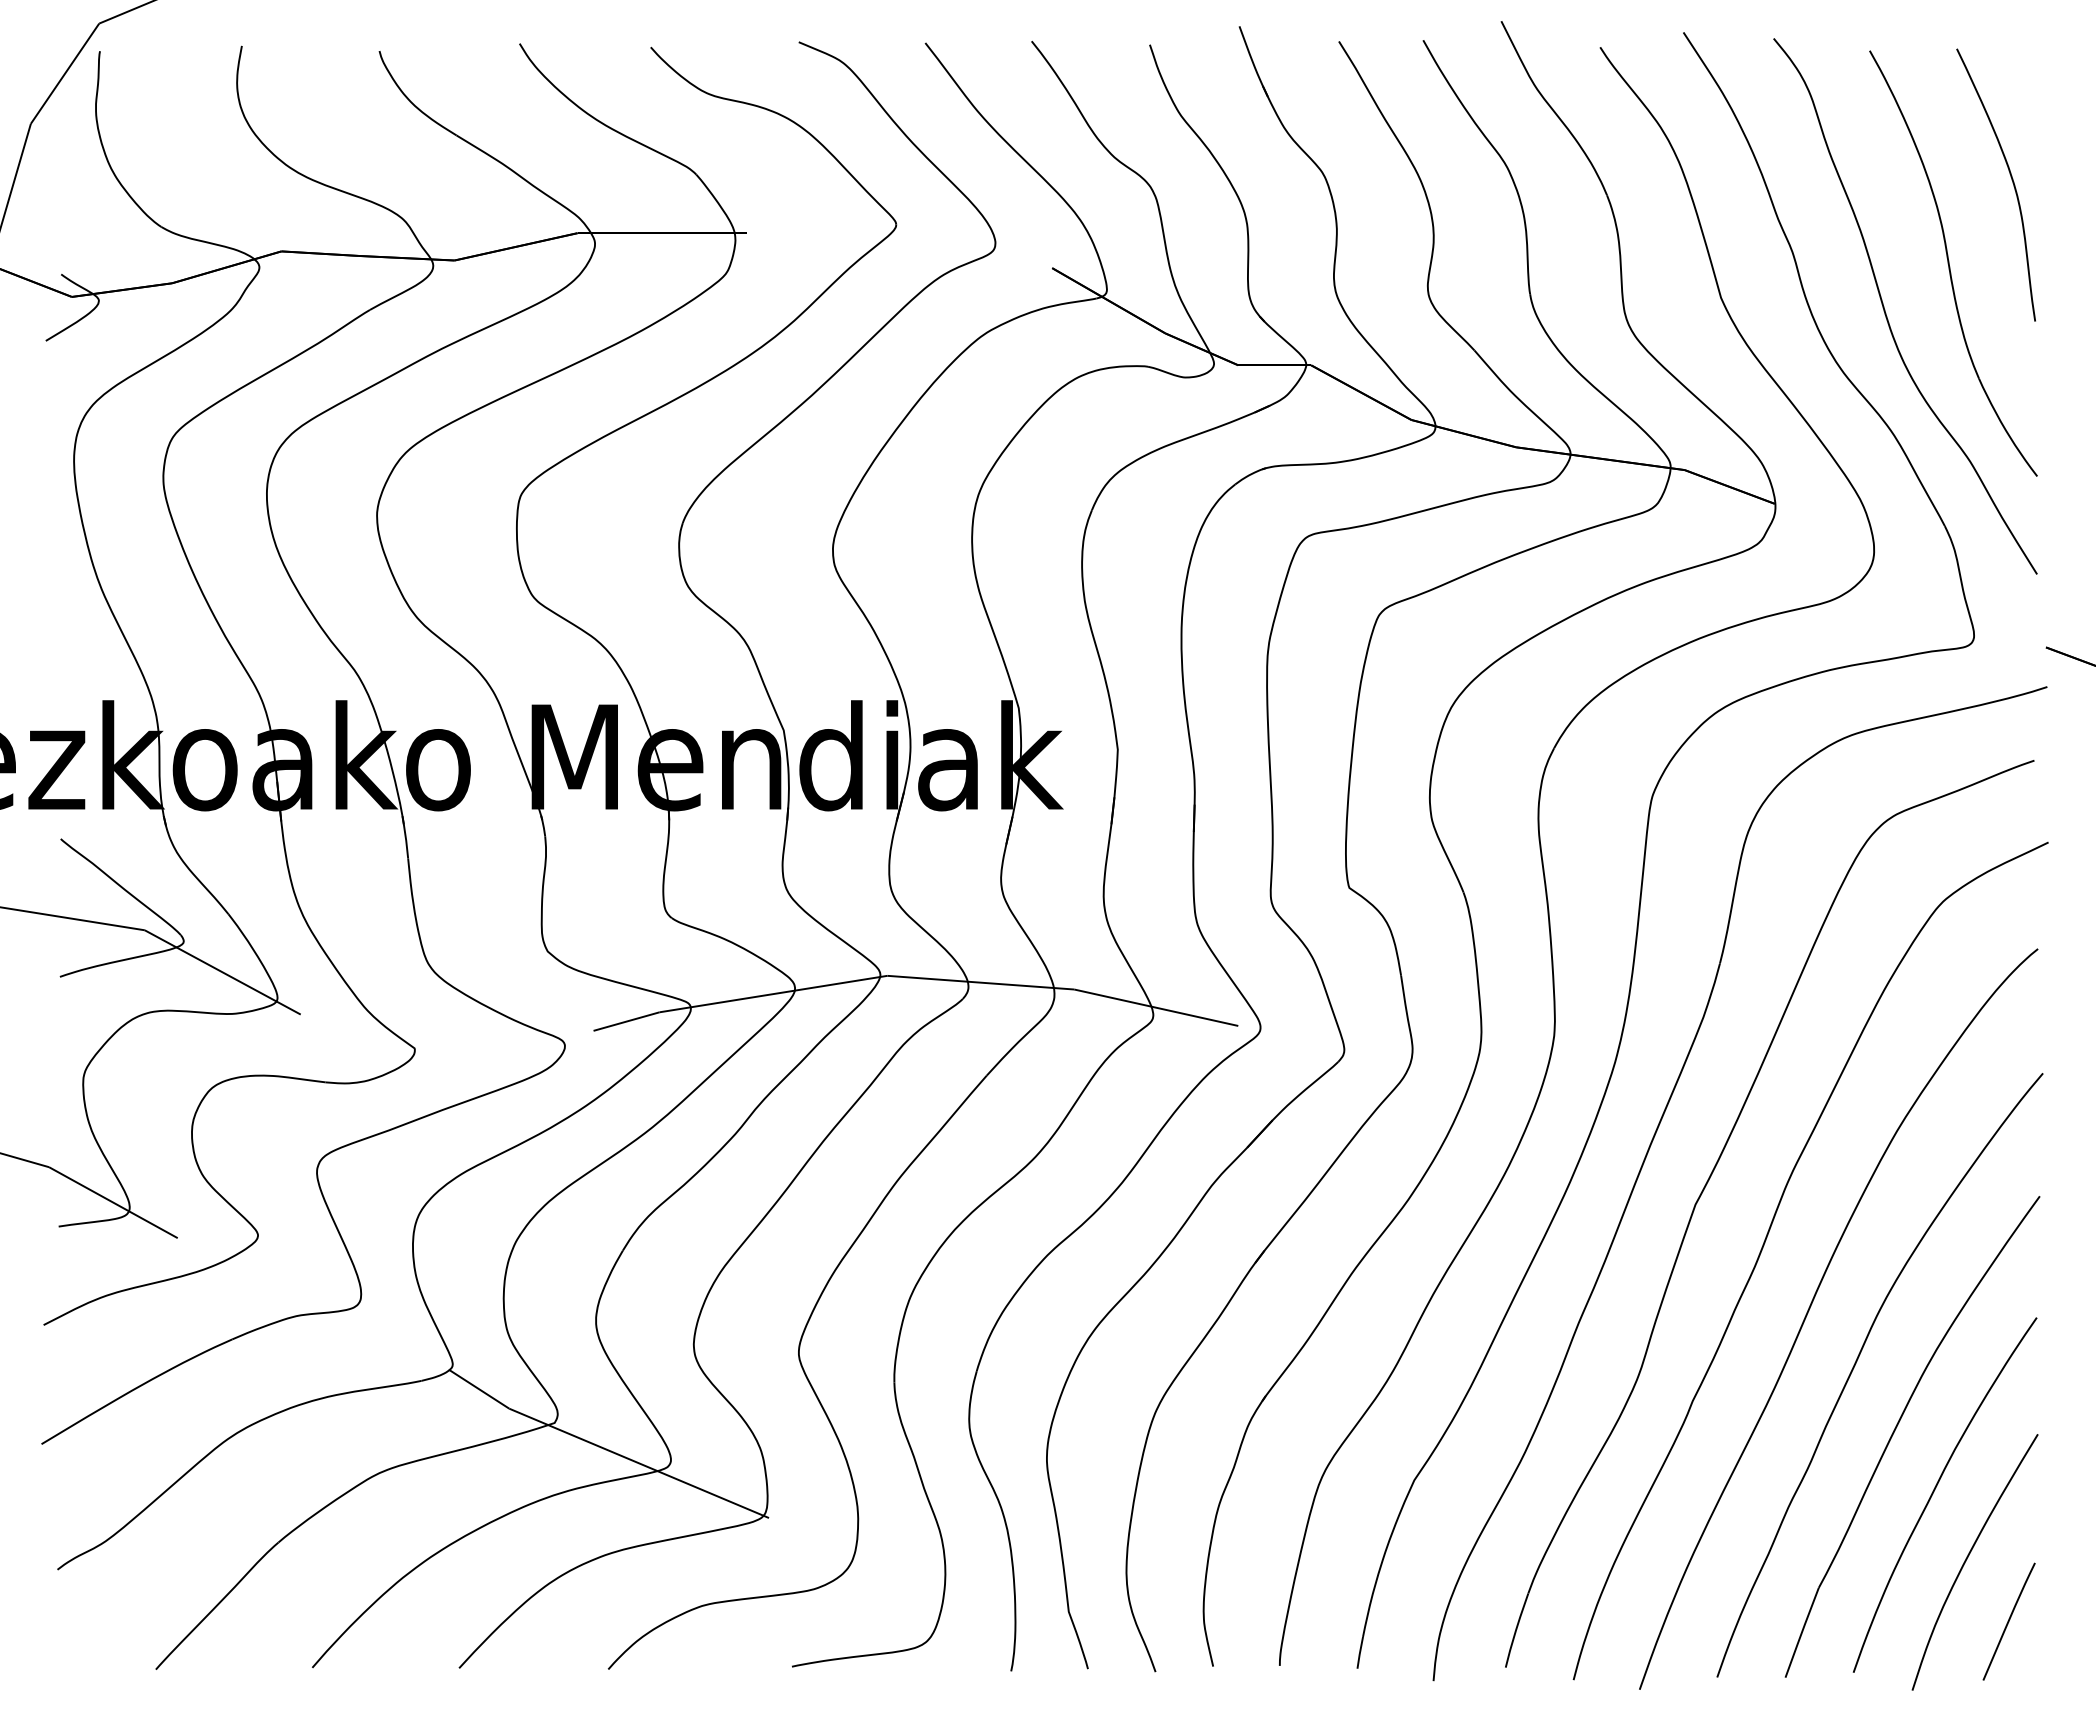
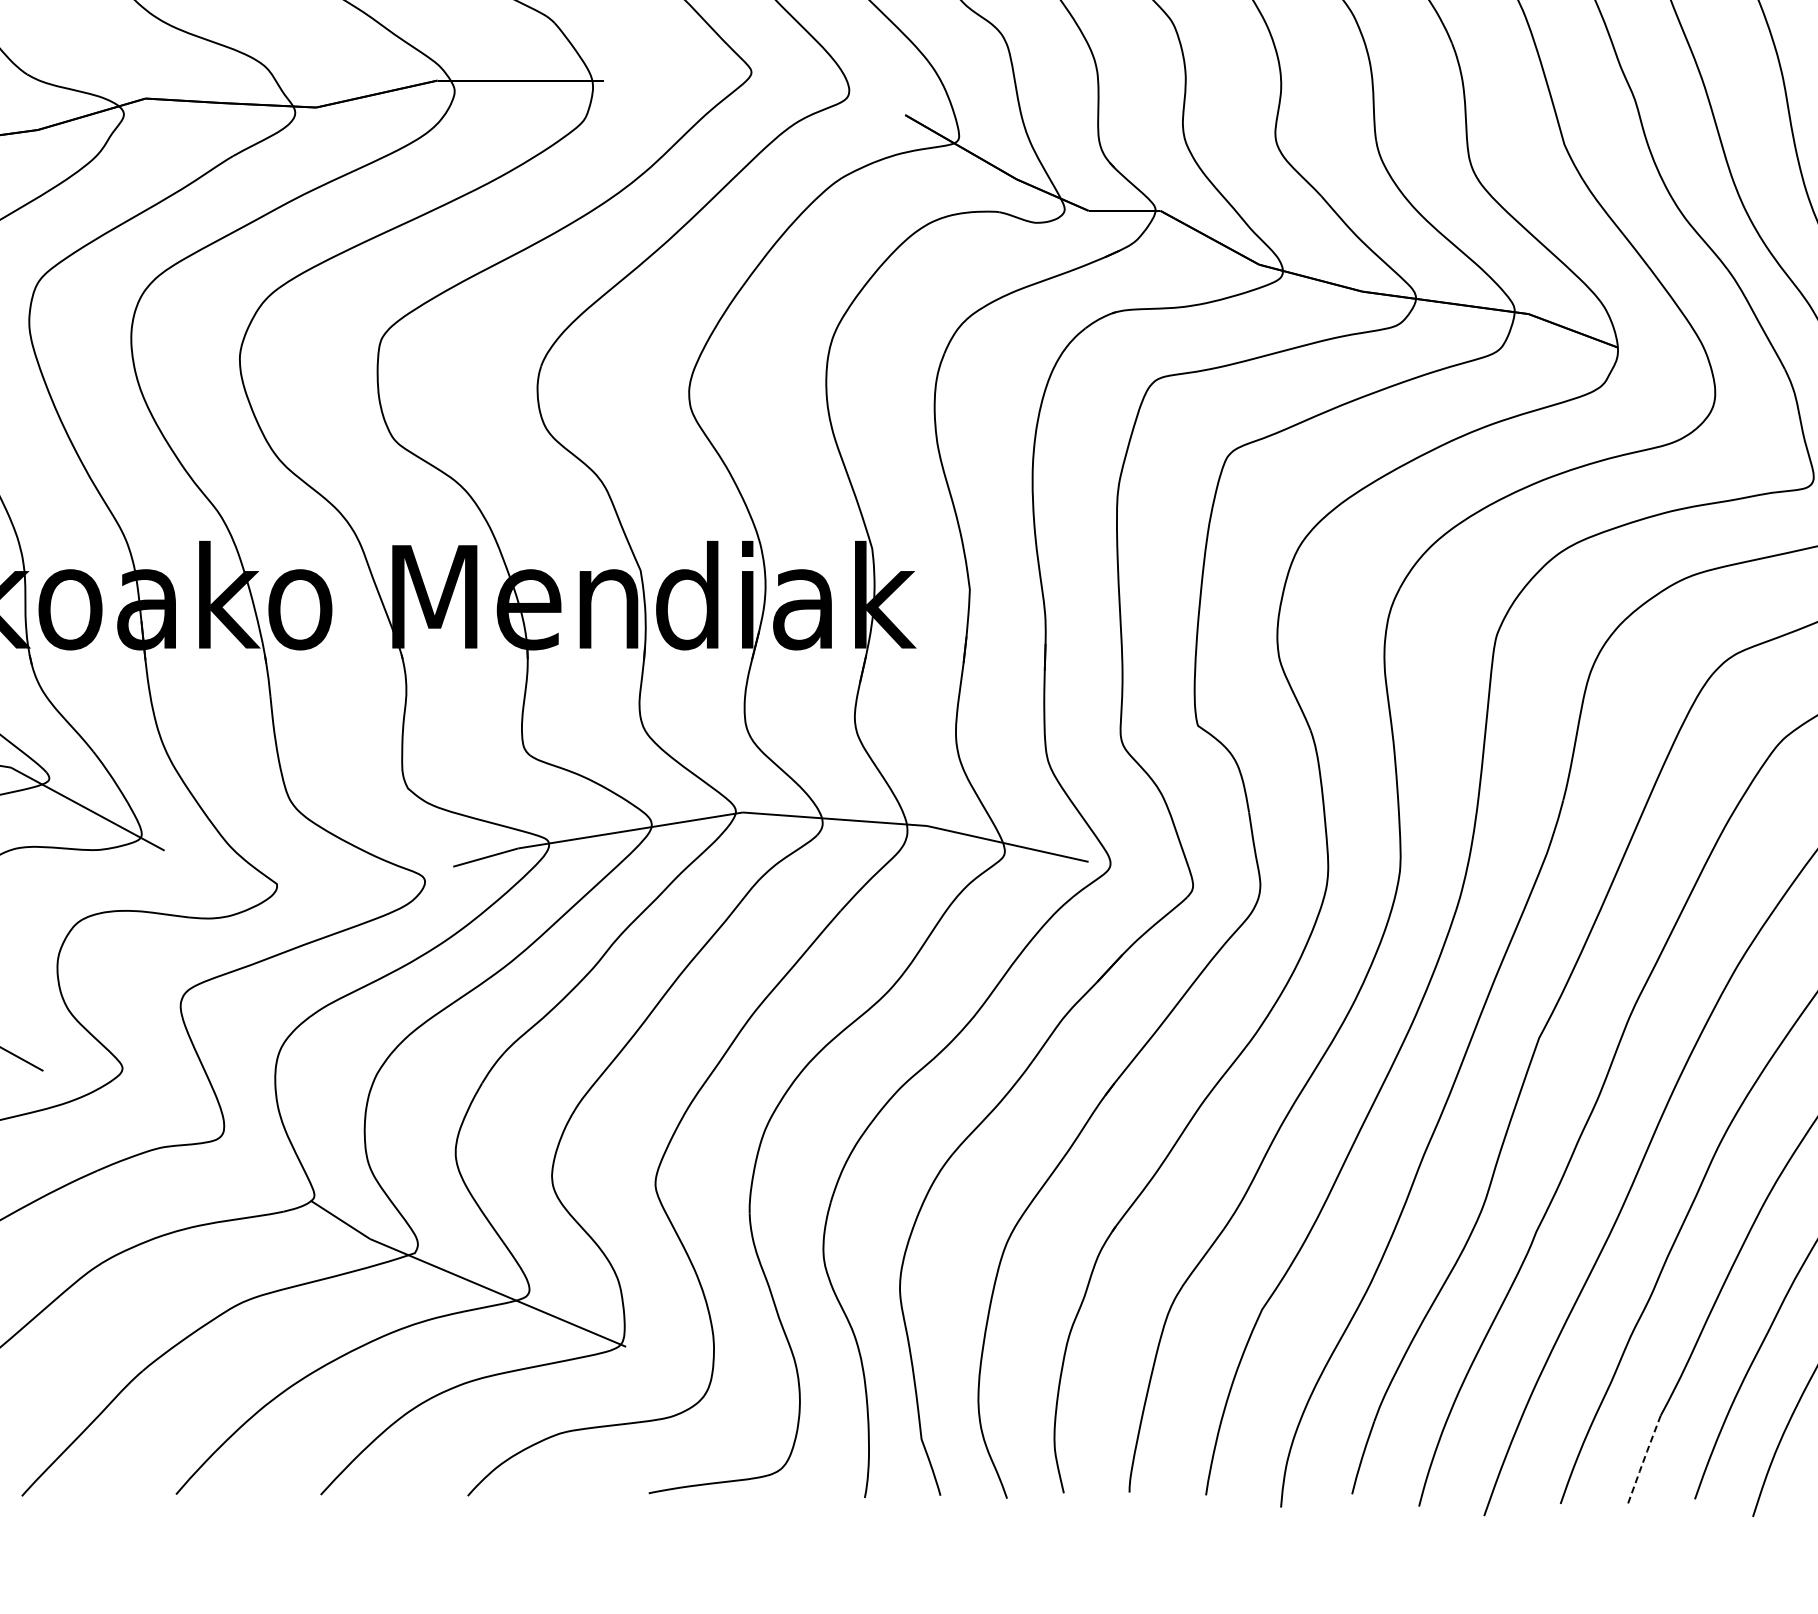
line: (1801, 1633) -> (1643, 1460), solid -> dashed

